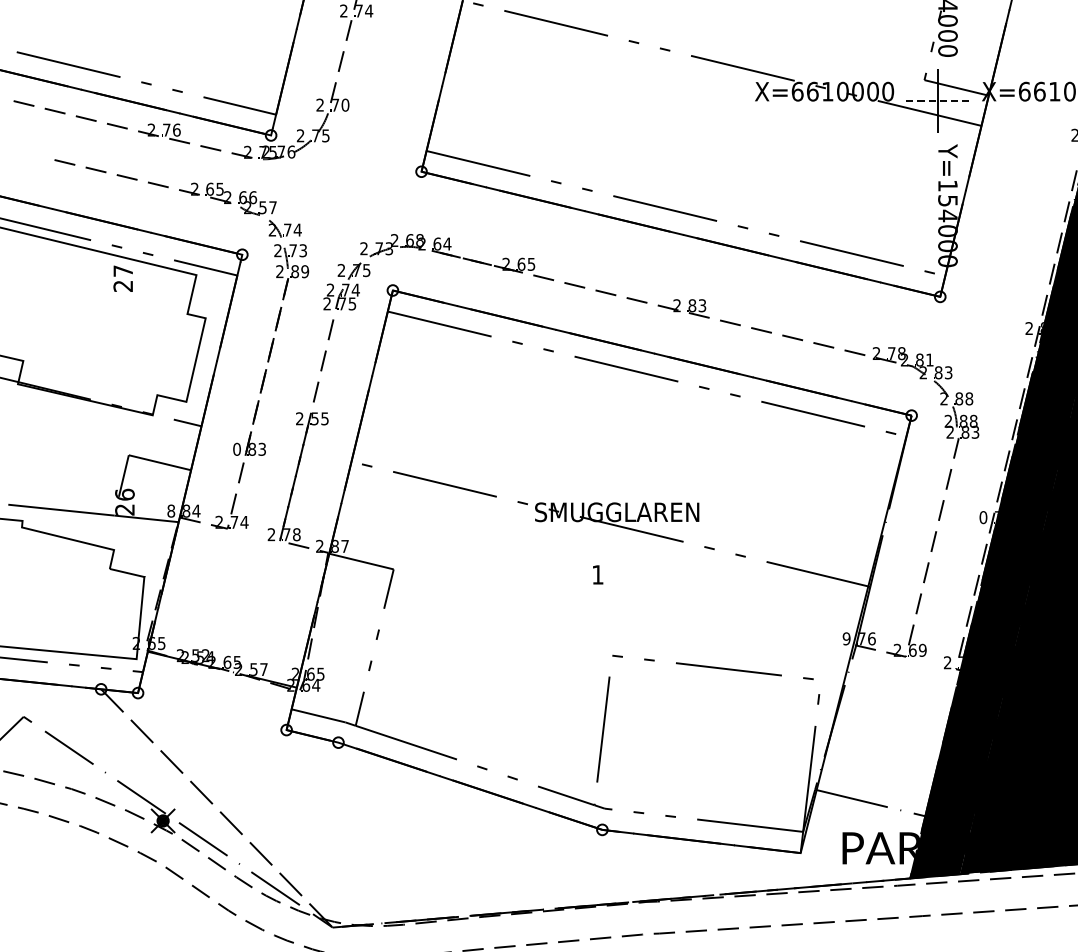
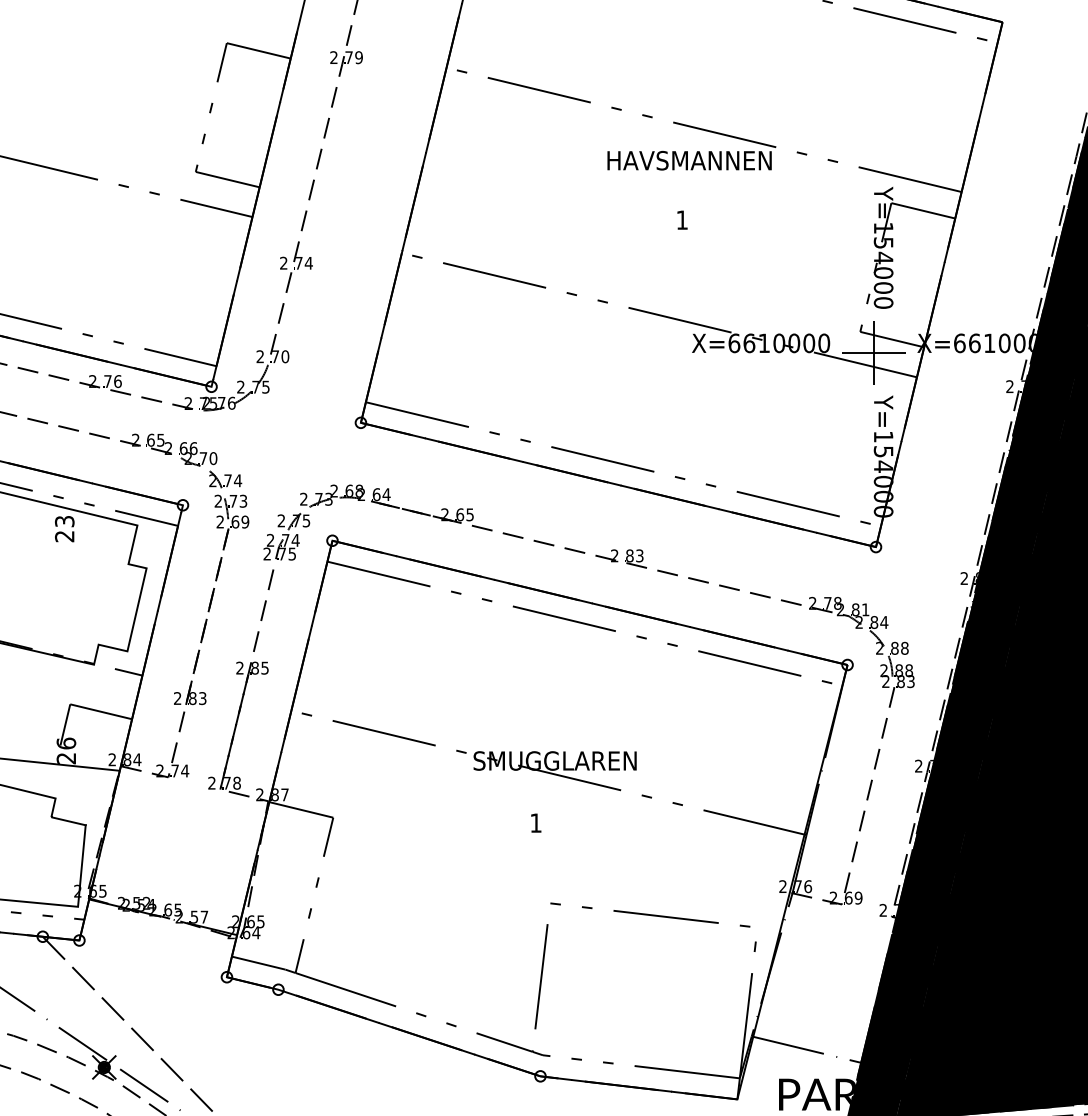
line: (938, 100) -> (874, 352), dashed -> solid
text: (268, 207) -> (208, 458), 57 -> 70
text: (123, 271) -> (64, 521), 27 -> 23
text: (295, 271) -> (235, 521), 89 -> 69
text: (948, 372) -> (884, 622), 83 -> 84
text: (314, 418) -> (254, 667), 55 -> 85
text: (236, 449) -> (177, 698), 0 -> 2
text: (171, 510) -> (112, 759), 8 -> 2
text: (983, 516) -> (918, 765), 0 -> 2
text: (846, 638) -> (782, 886), 9 -> 2

